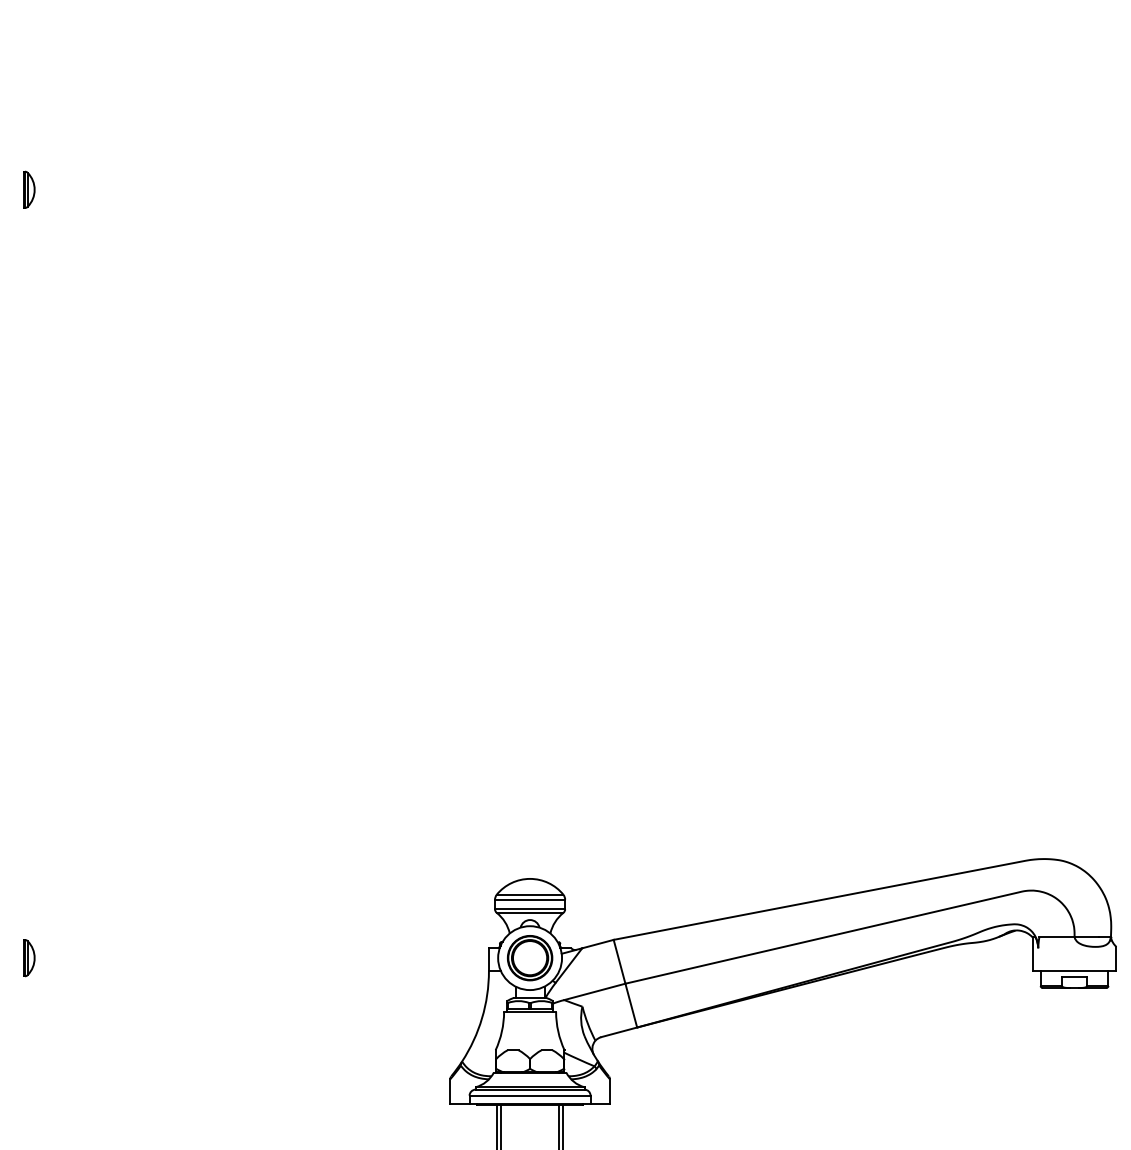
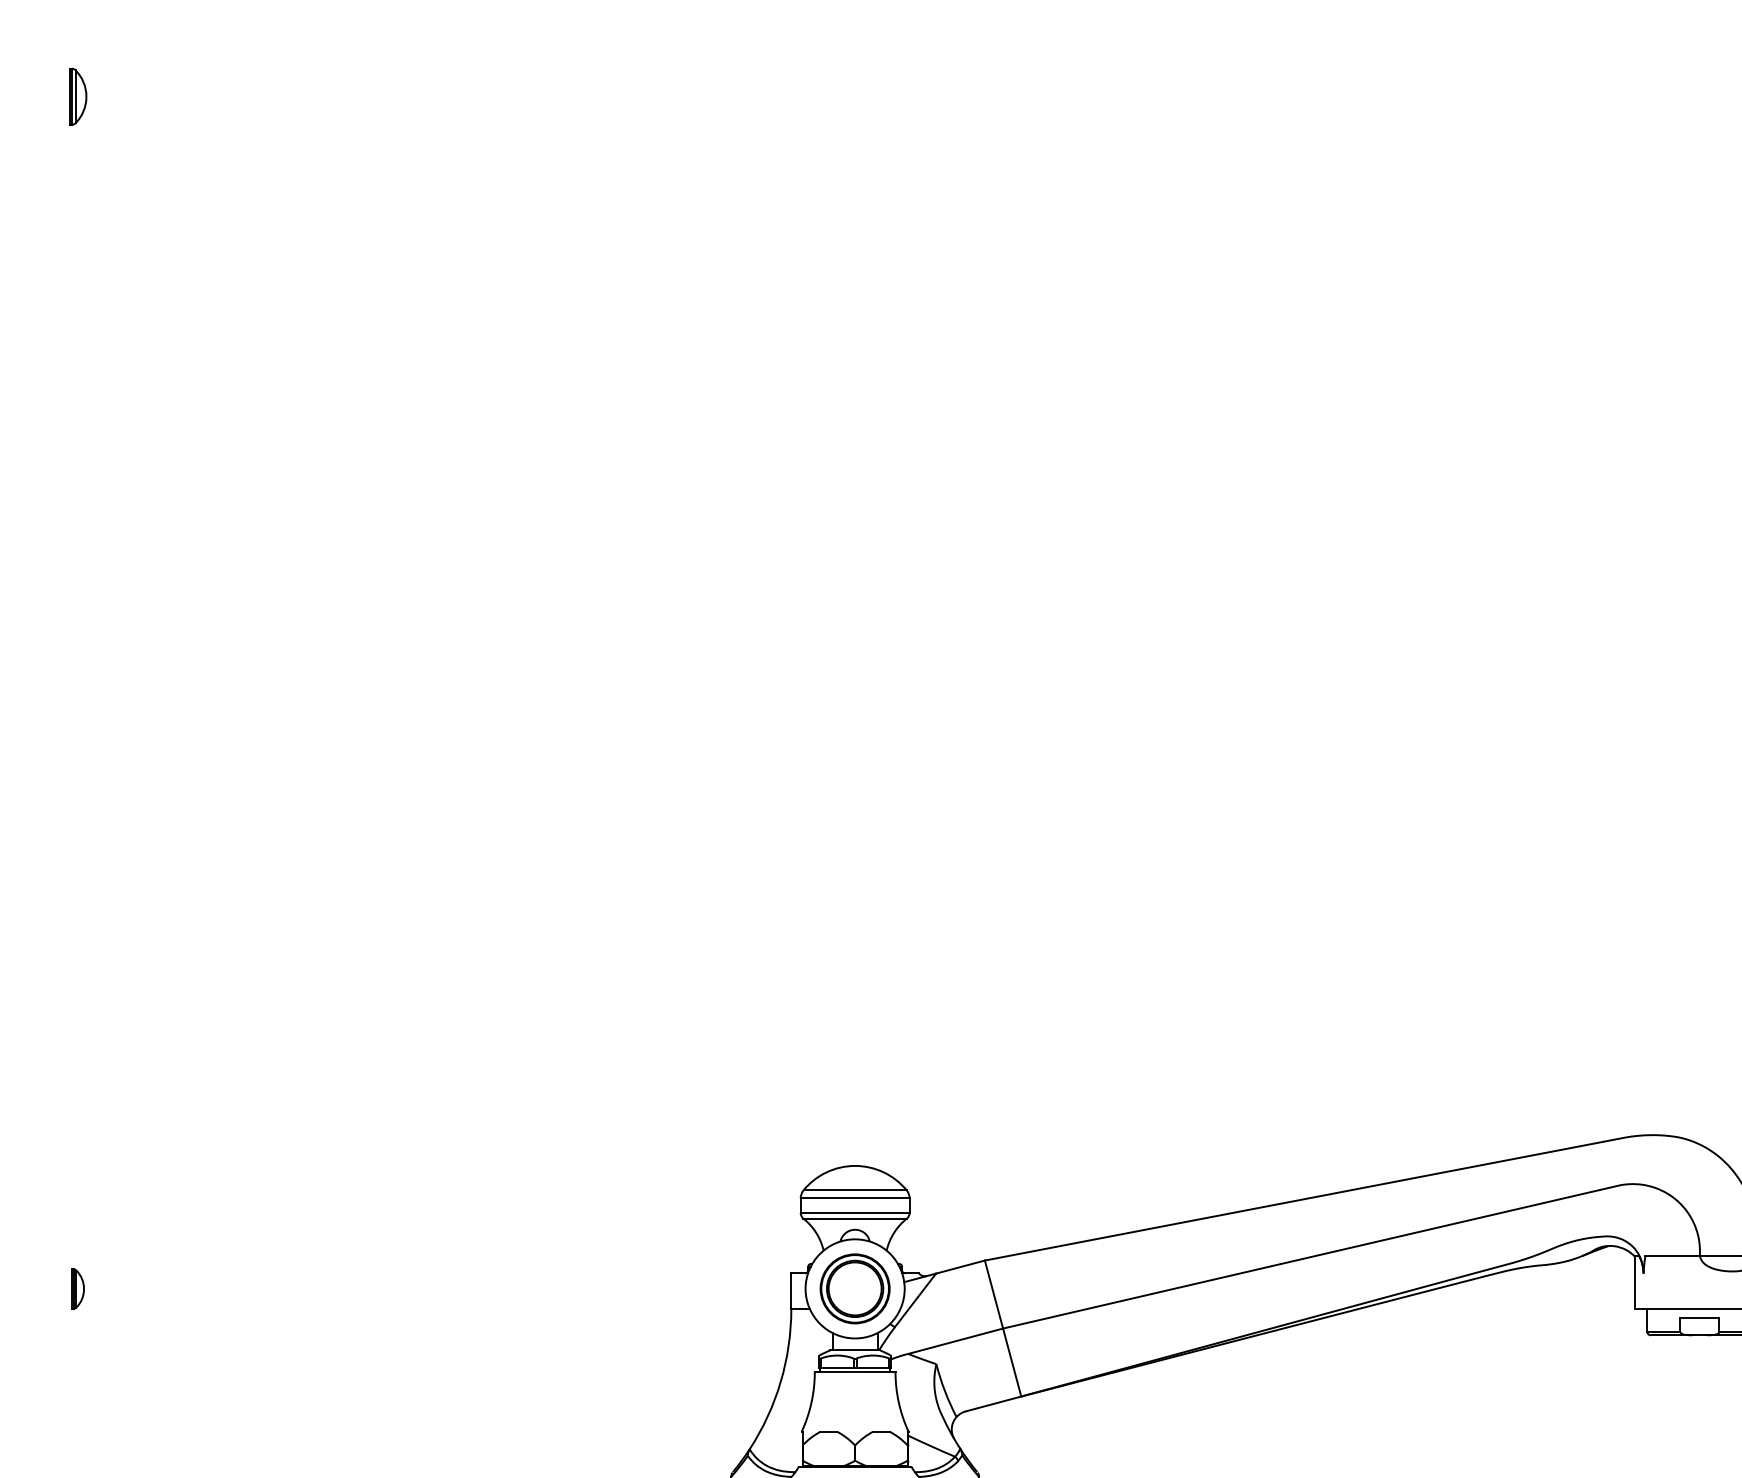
part: (29, 958) -> (78, 1289), size x0.7

